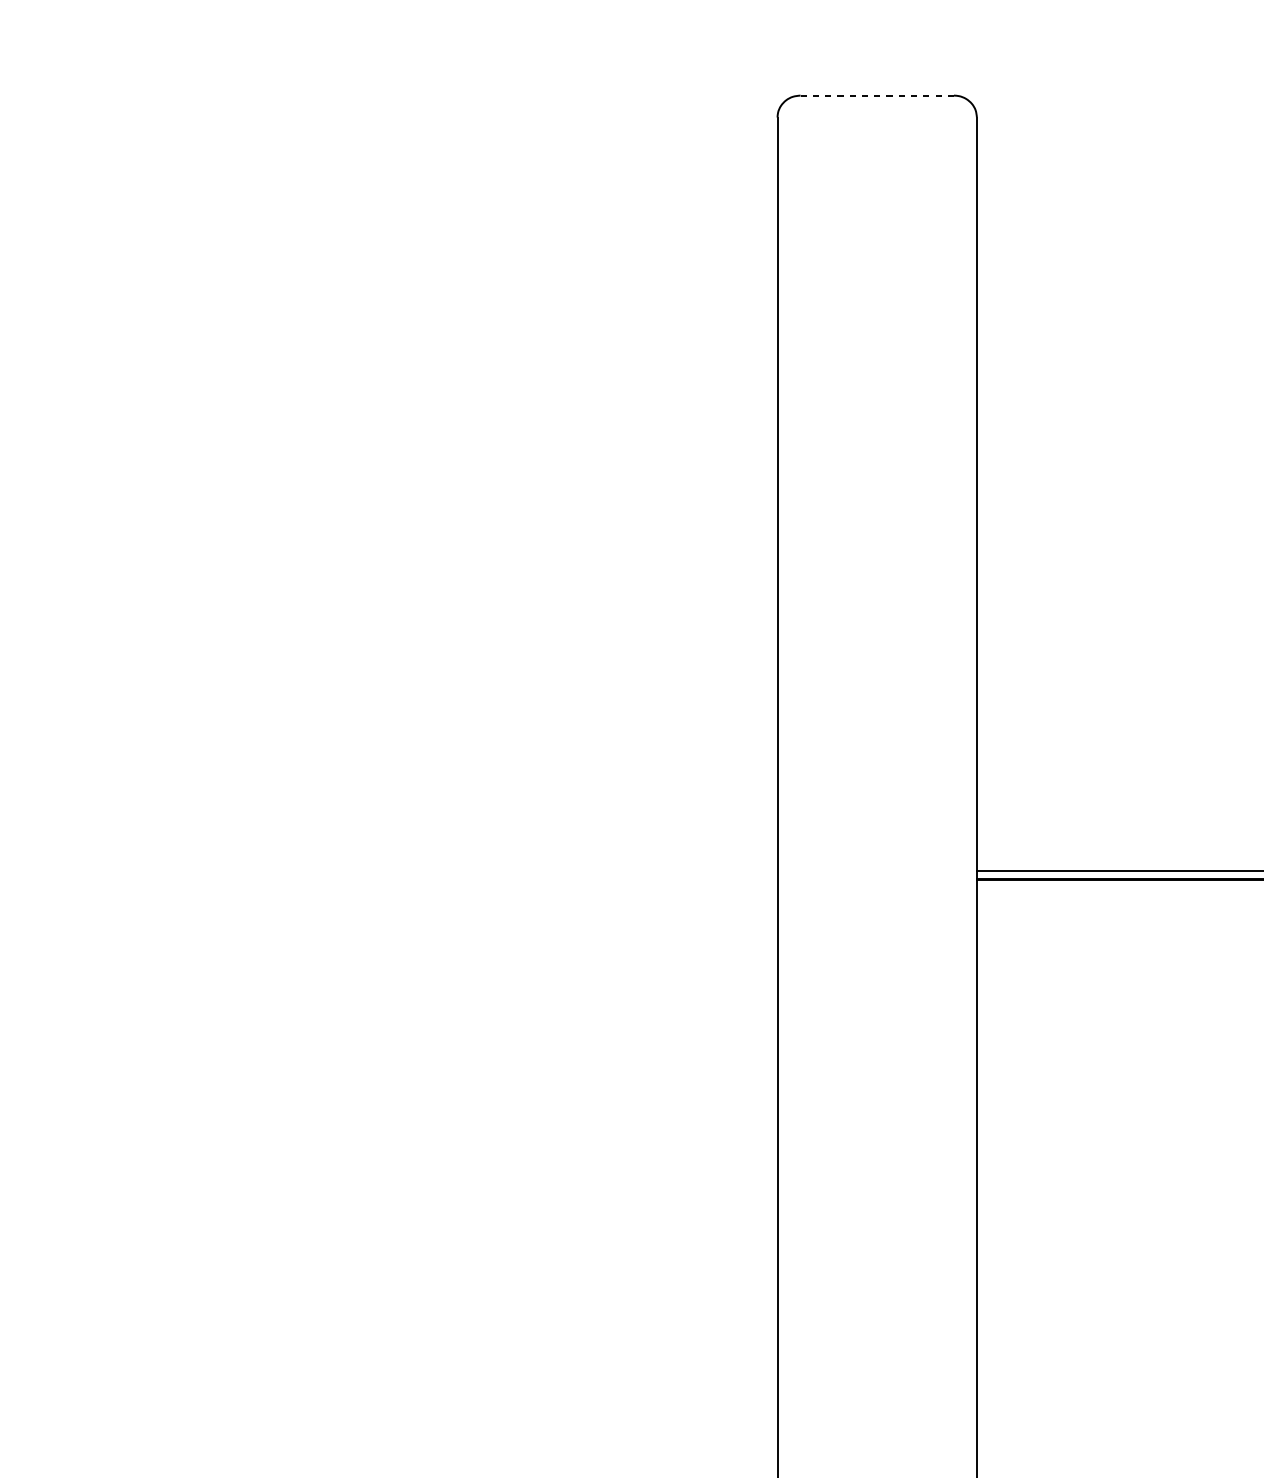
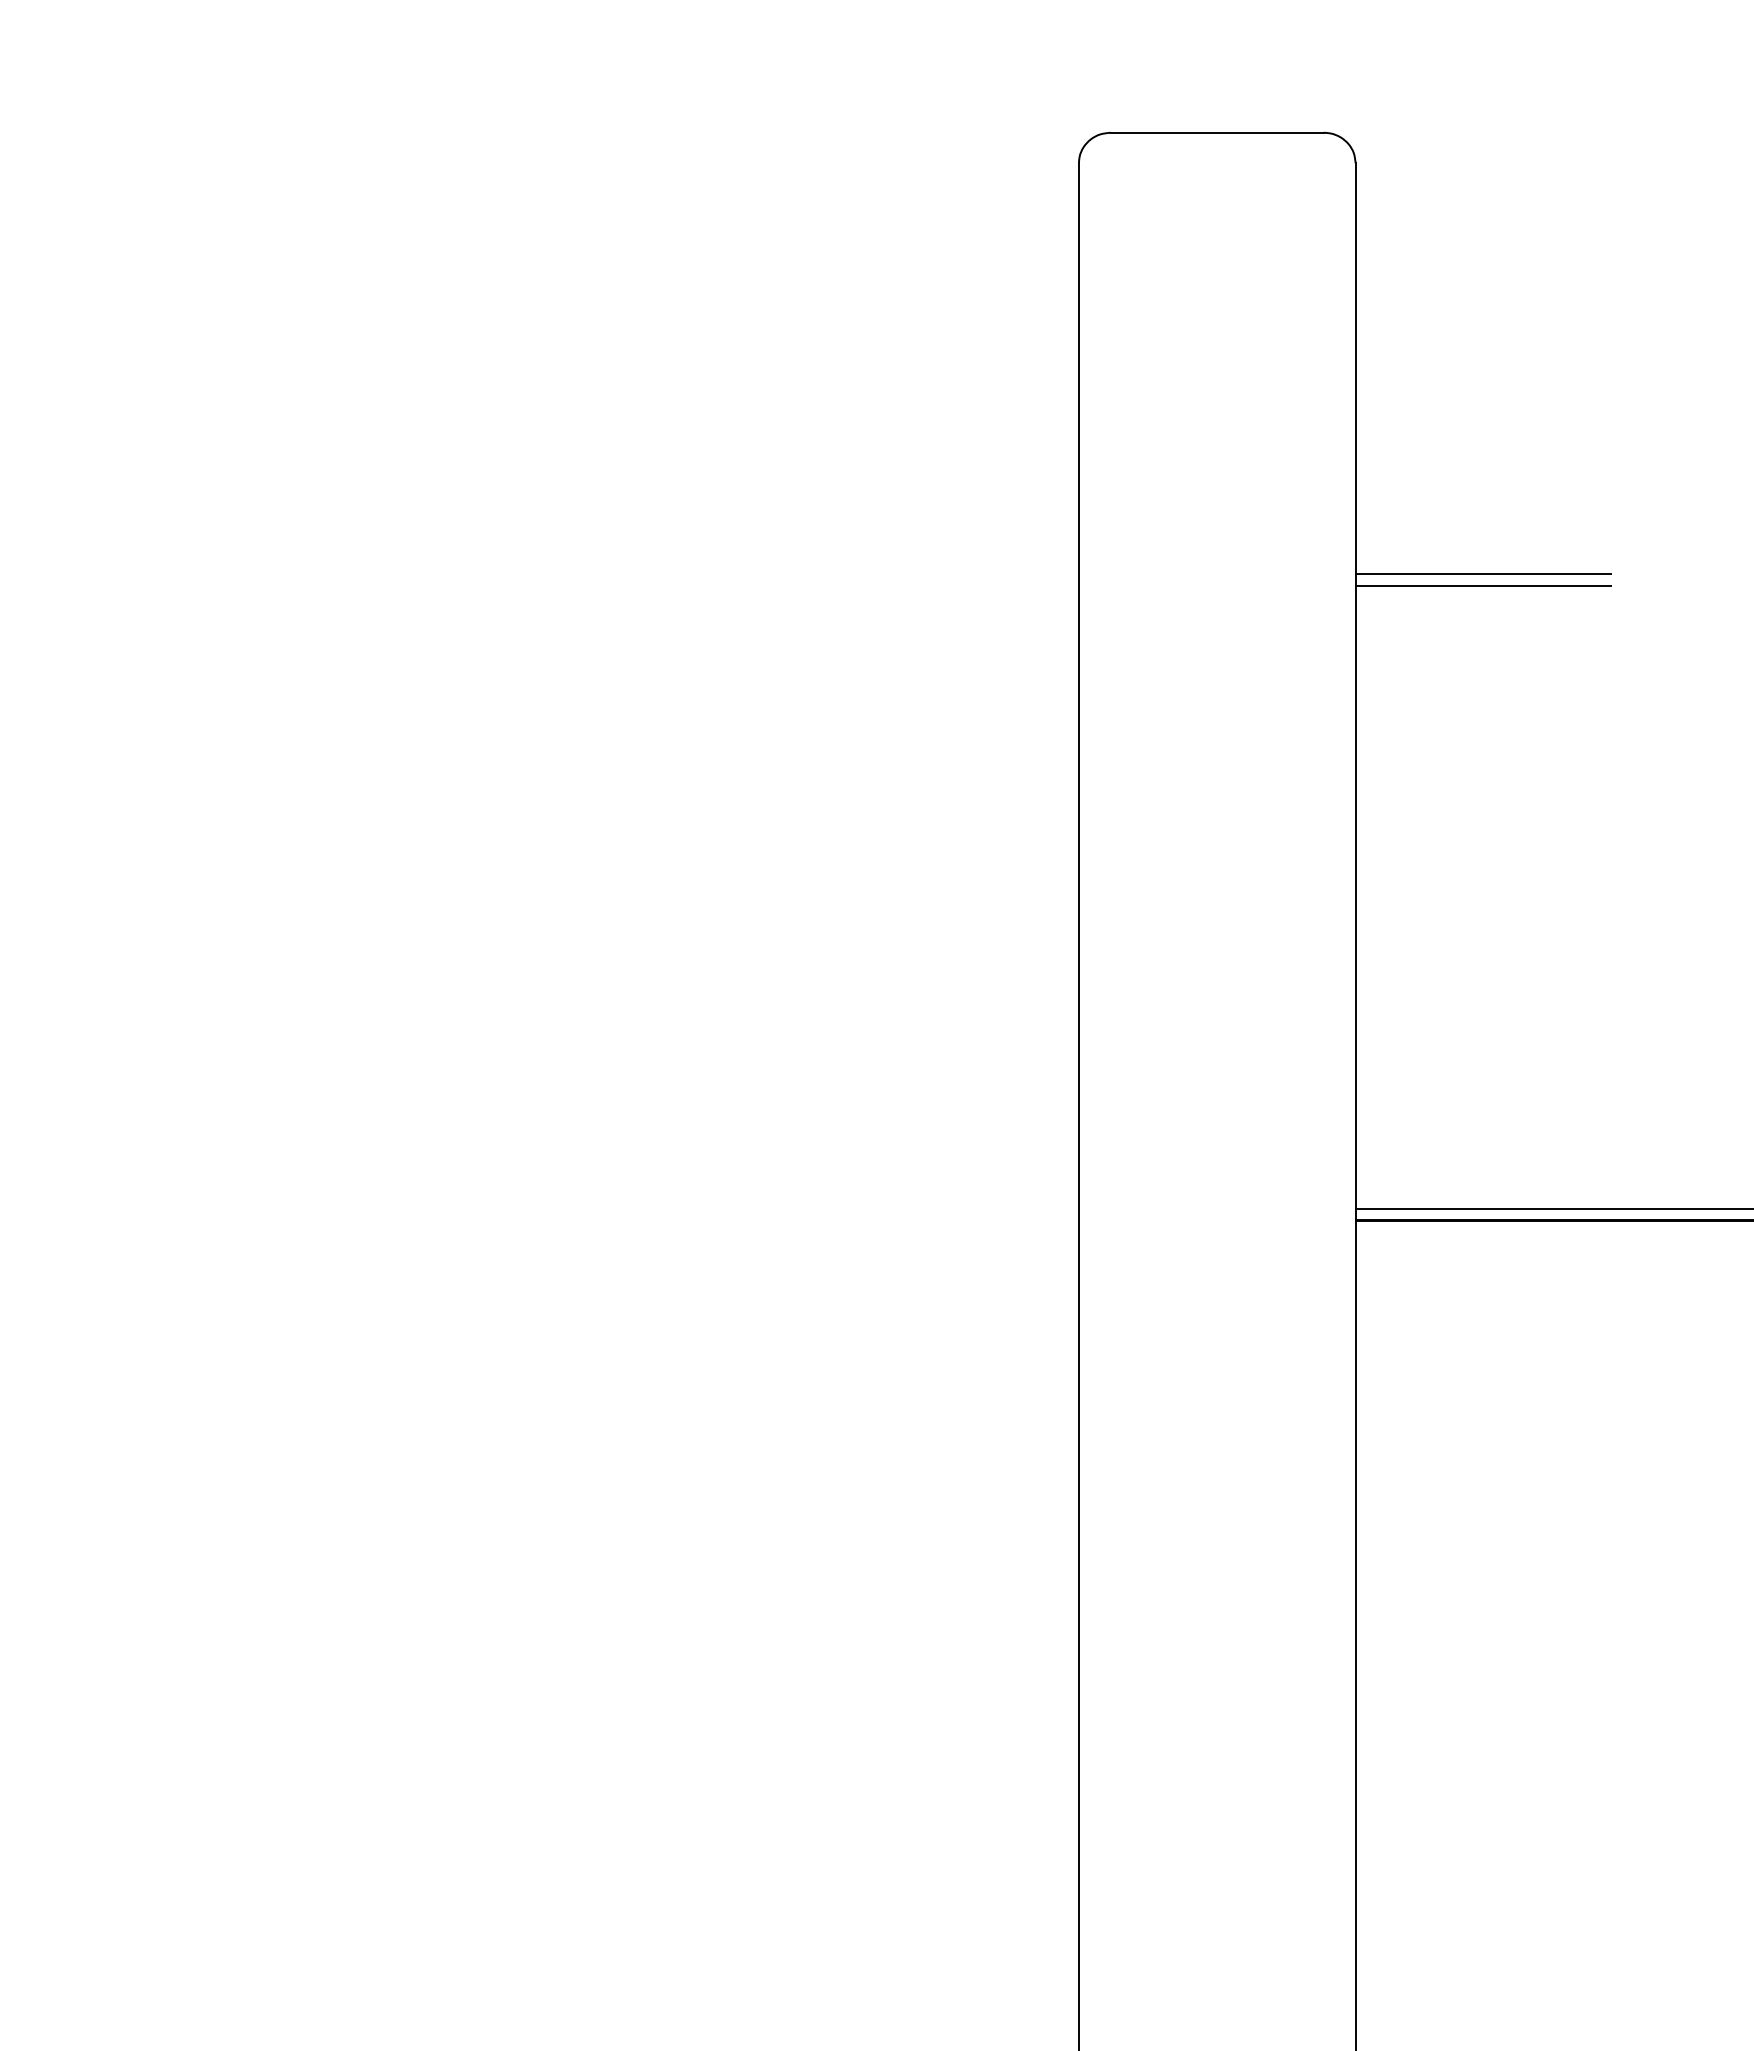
line: (876, 95) -> (1216, 132), dashed -> solid
line: (1069, 413) -> (1483, 574), added
line: (1069, 421) -> (1483, 585), added

